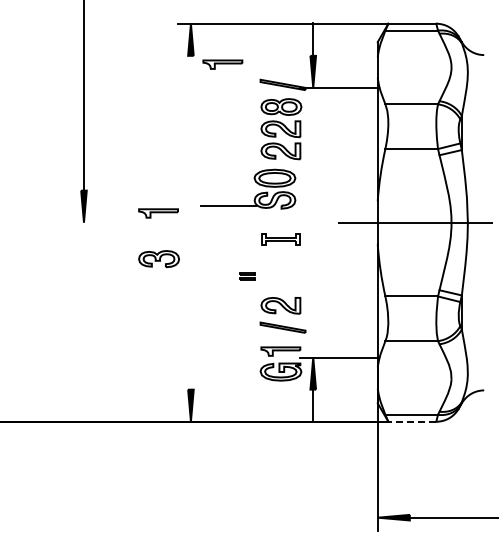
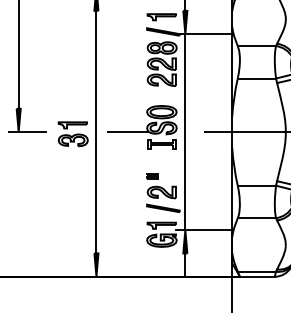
part: (222, 64) -> (161, 17), moved
part: (254, 181) -> (147, 114), moved
line: (96, 222) -> (27, 131), added
line: (190, 222) -> (96, 131), added
line: (313, 222) -> (185, 131), added
part: (158, 259) -> (72, 140), moved
part: (247, 276) -> (152, 176), moved
line: (412, 421) -> (257, 276), dashed -> solid

